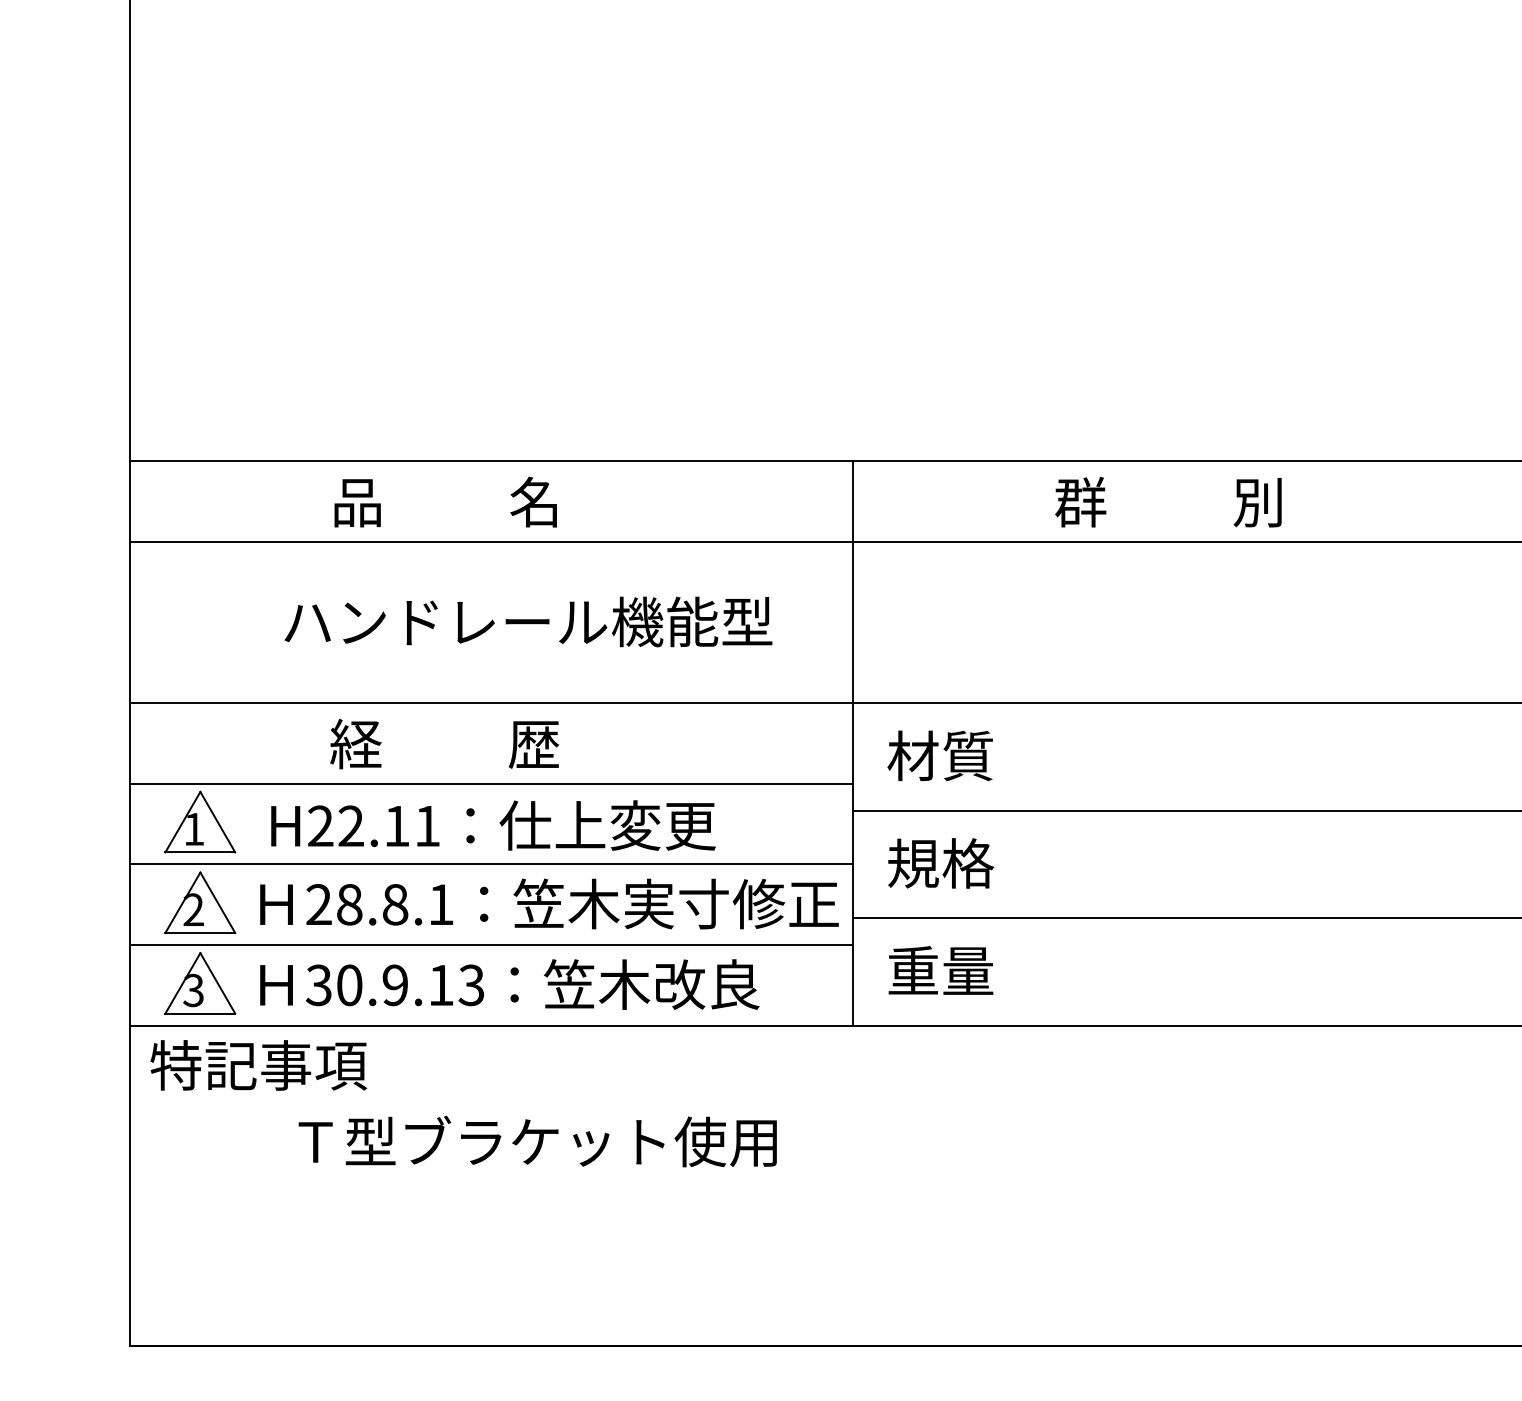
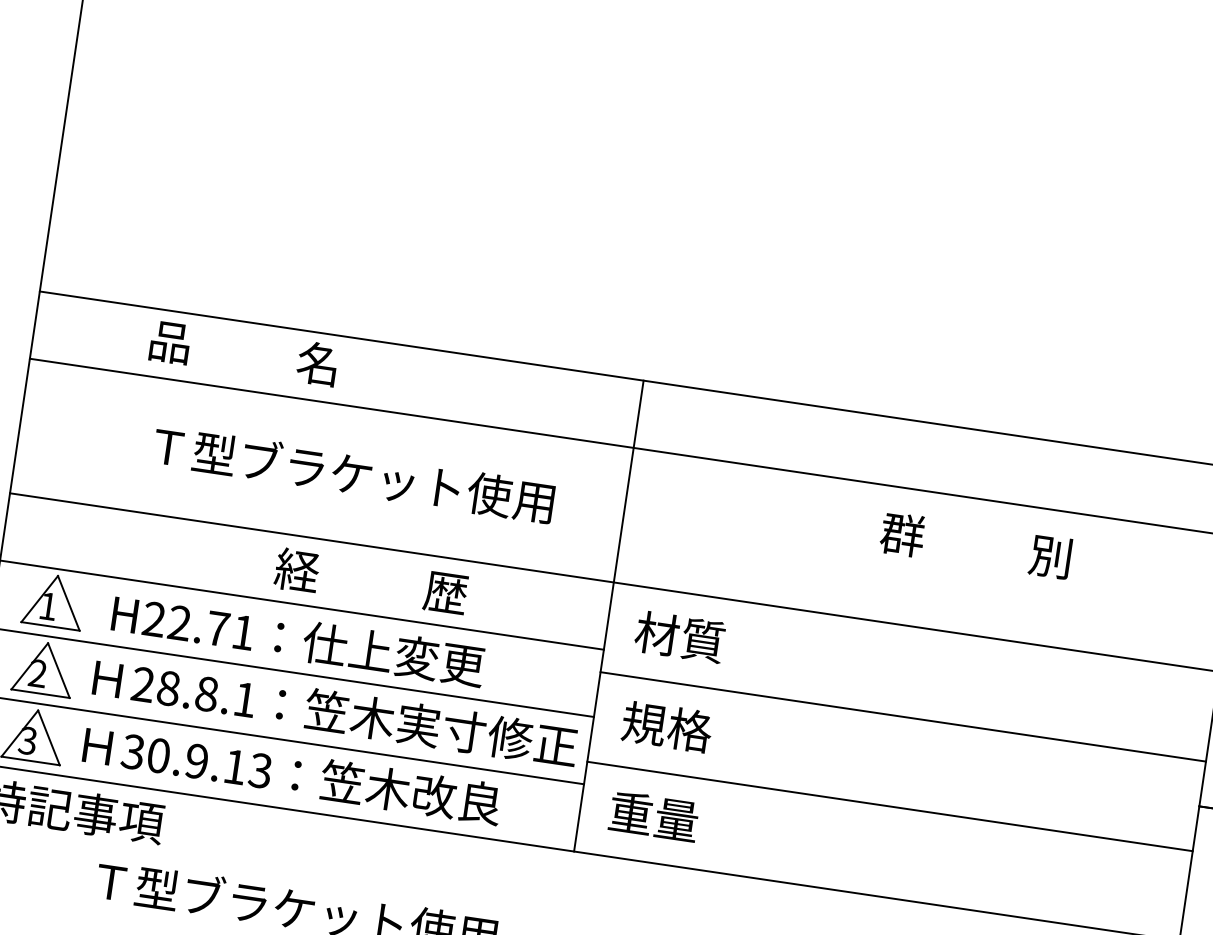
text: (445, 501) -> (243, 352), moved
text: (1168, 502) -> (975, 545), moved
text: (528, 621) -> (352, 474), ハンドレール機能型 -> Ｔ型ブラケット使用
text: (444, 743) -> (371, 580), moved
text: (396, 826) -> (217, 628), H22.11 -> H22.71

